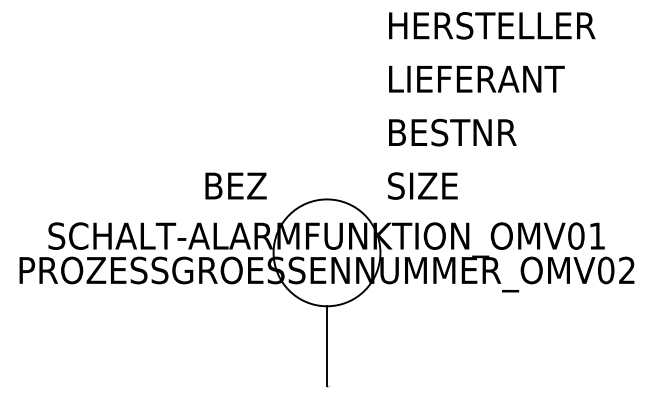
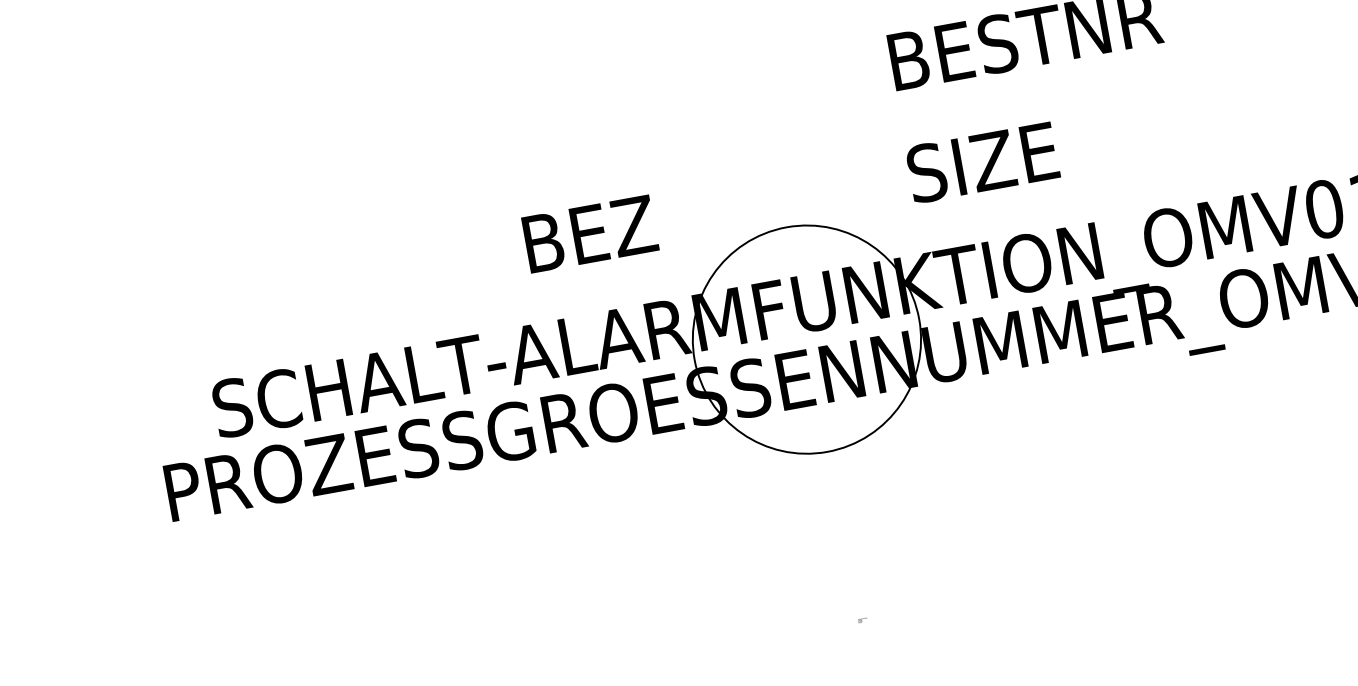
line: (327, 346) -> (843, 536), removed

